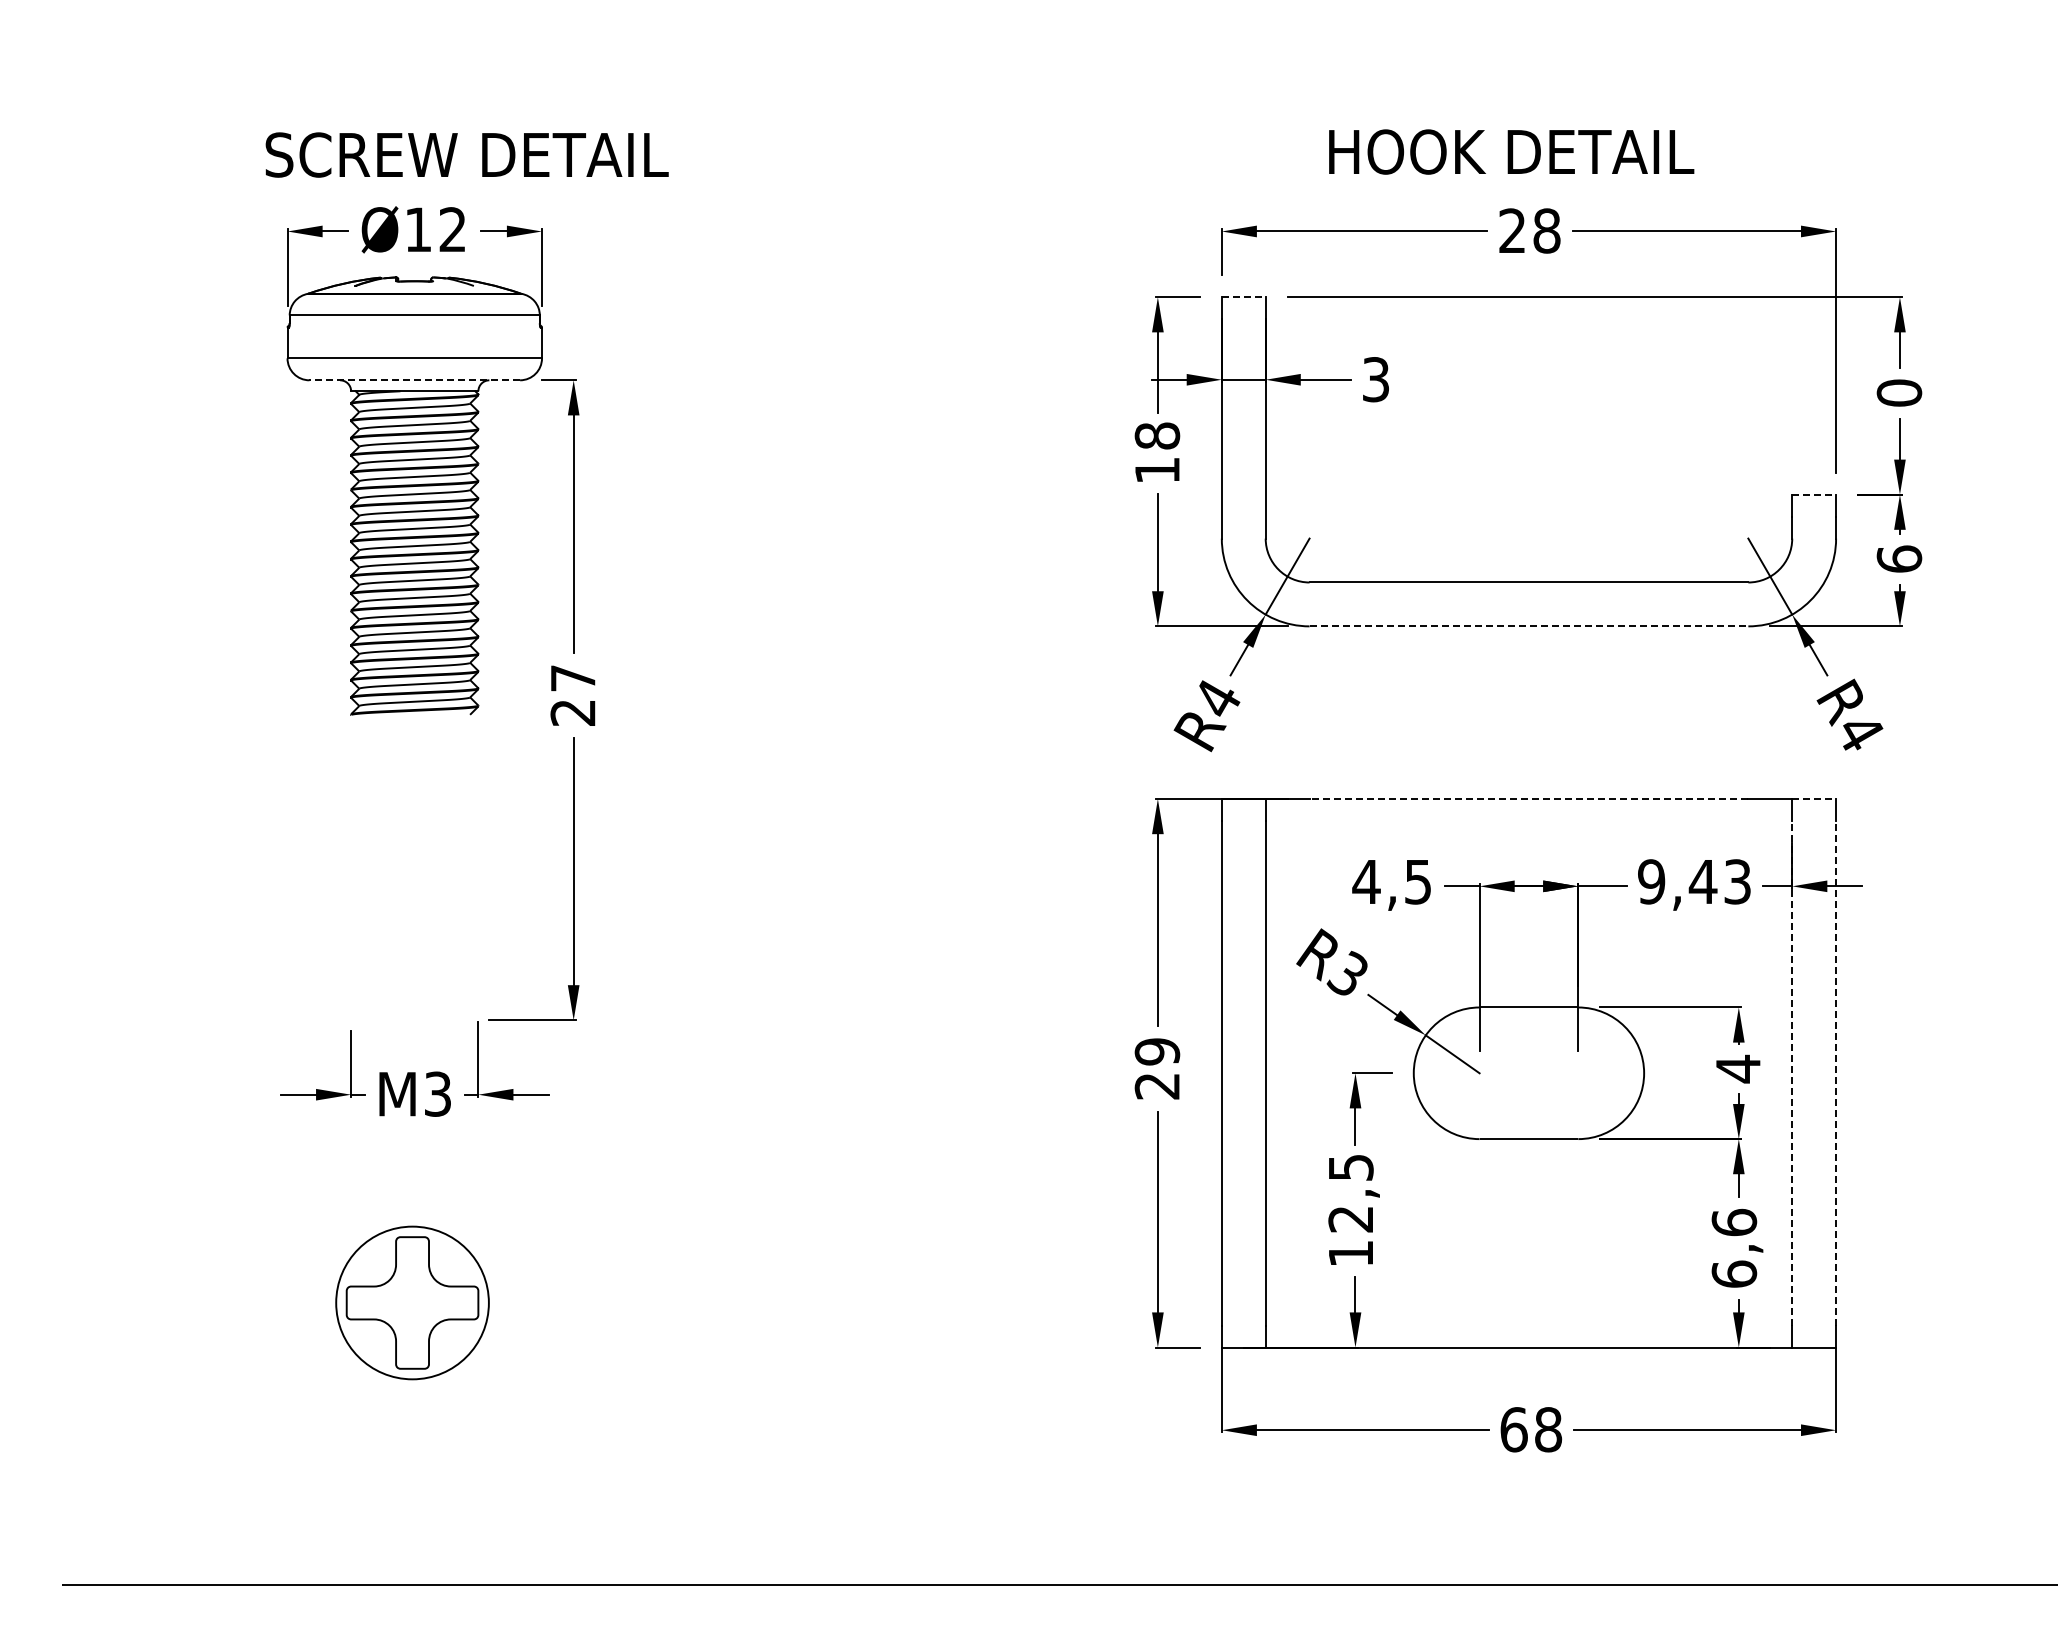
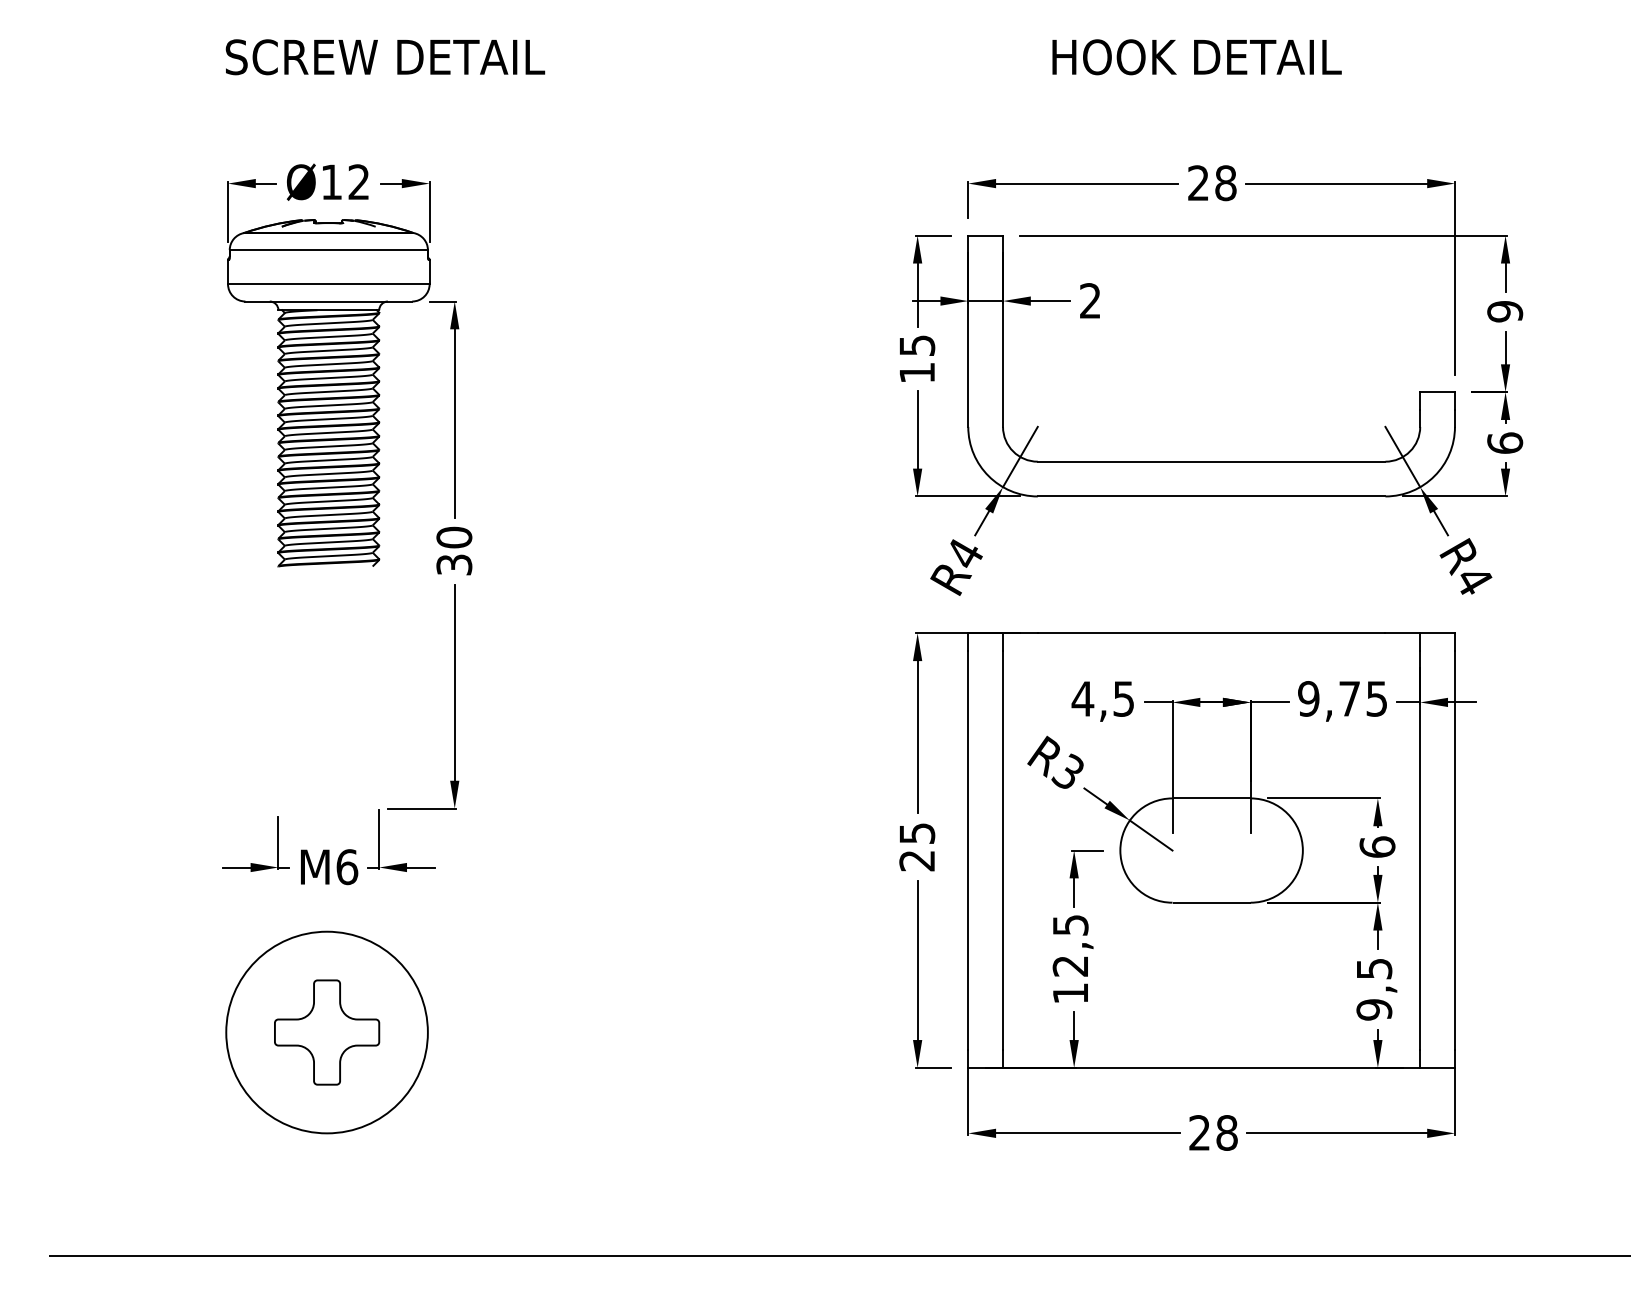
text: (1511, 151) -> (1196, 56), moved
text: (466, 154) -> (384, 56), moved
line: (1243, 297) -> (985, 235), dashed -> solid
text: (1375, 379) -> (1090, 300), 3 -> 2
line: (414, 380) -> (328, 301), dashed -> solid
text: (1899, 392) -> (1505, 311), 0 -> 9
text: (1157, 435) -> (917, 345), 18 -> 15
line: (1814, 494) -> (1437, 391), dashed -> solid
line: (1529, 626) -> (1212, 496), dashed -> solid
text: (572, 694) -> (453, 550), 27 -> 30
line: (1528, 799) -> (1211, 633), dashed -> solid
line: (1814, 799) -> (1437, 633), dashed -> solid
text: (1719, 881) -> (1362, 698), 9,43 -> 9,75
text: (1156, 1051) -> (916, 833), 29 -> 25
text: (1738, 1068) -> (1377, 846), 4 -> 6
line: (1792, 1072) -> (1420, 849), dashed -> solid
line: (1836, 1072) -> (1455, 849), dashed -> solid
text: (437, 1093) -> (346, 866), M3 -> M6
text: (1734, 1248) -> (1374, 989), 6,6 -> 9,5
circle: (412, 1302) -> (327, 1032), size x1.67
text: (1513, 1429) -> (1199, 1132), 68 -> 28

